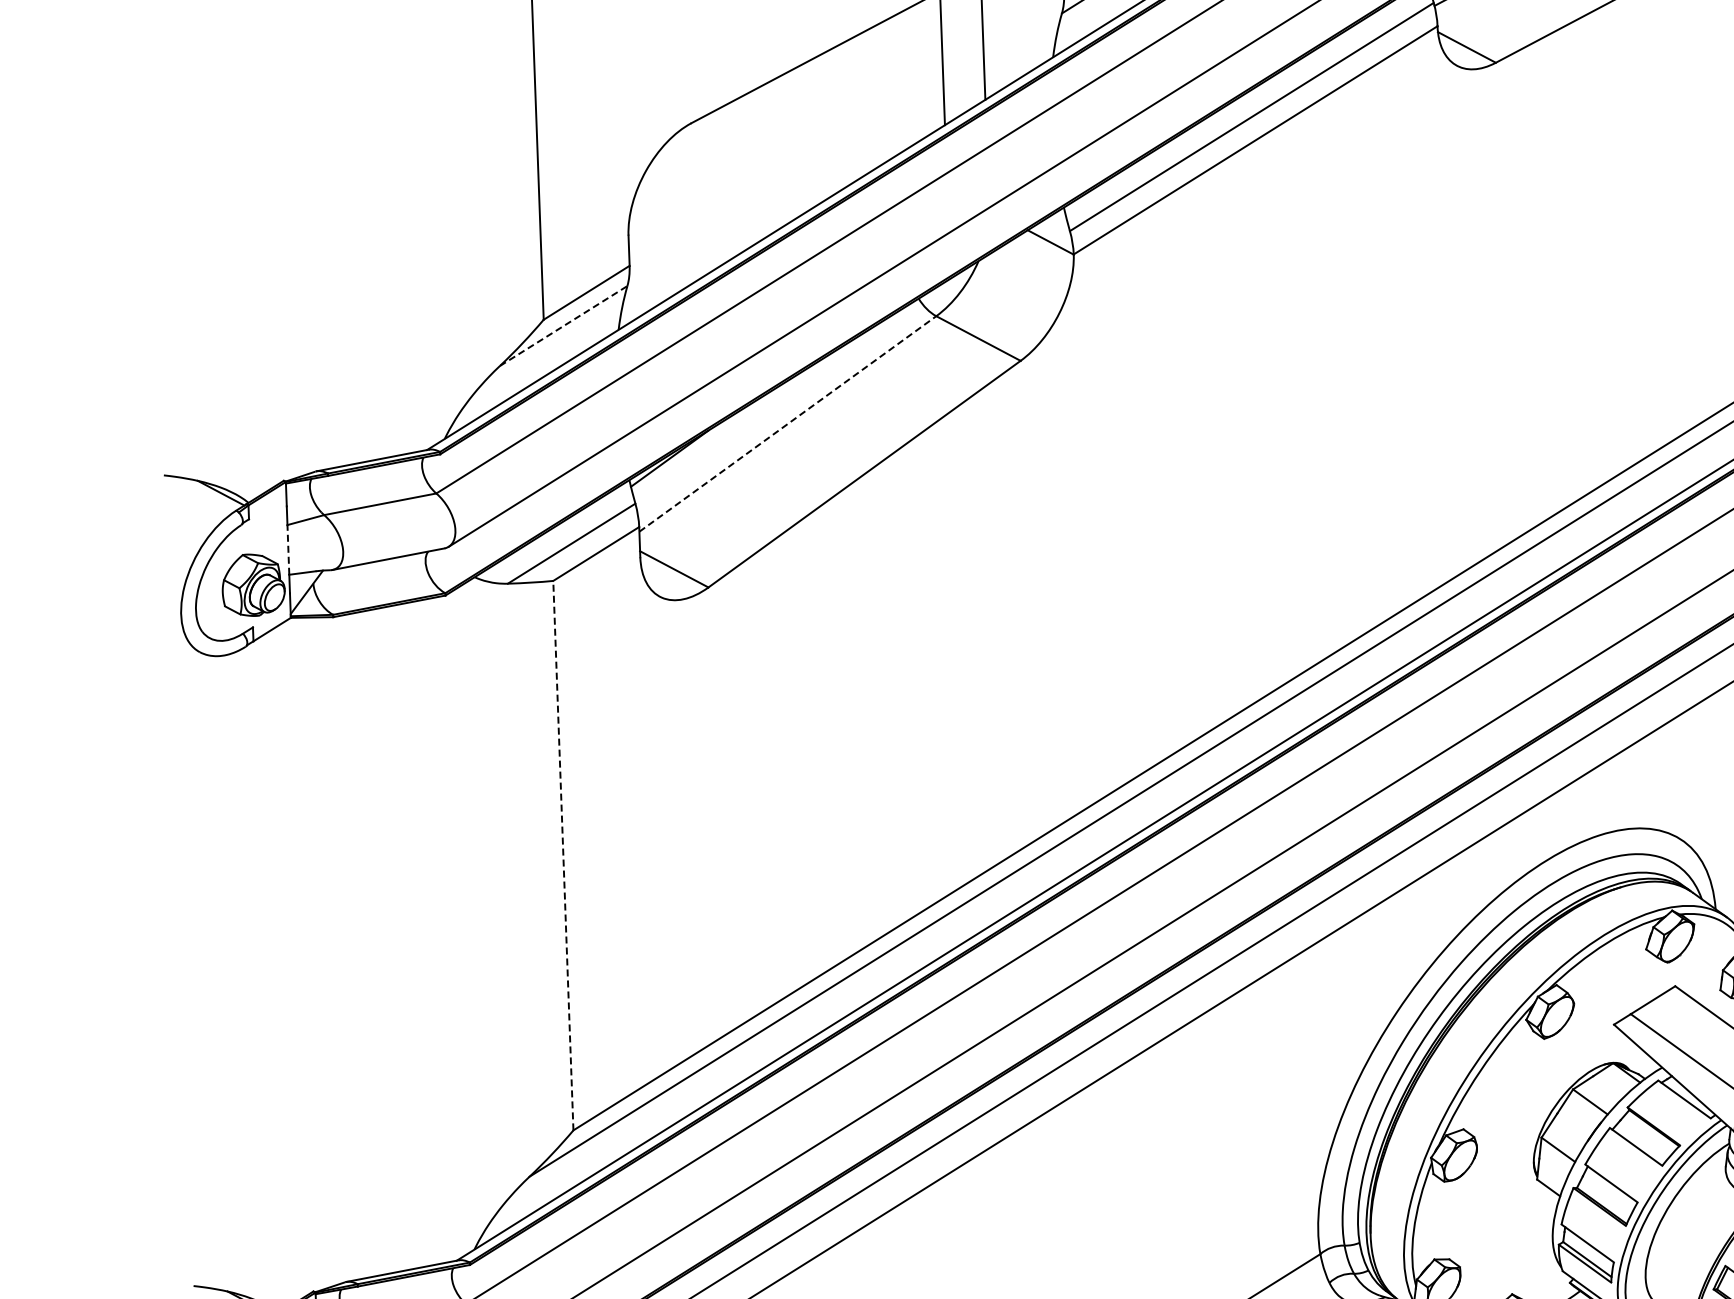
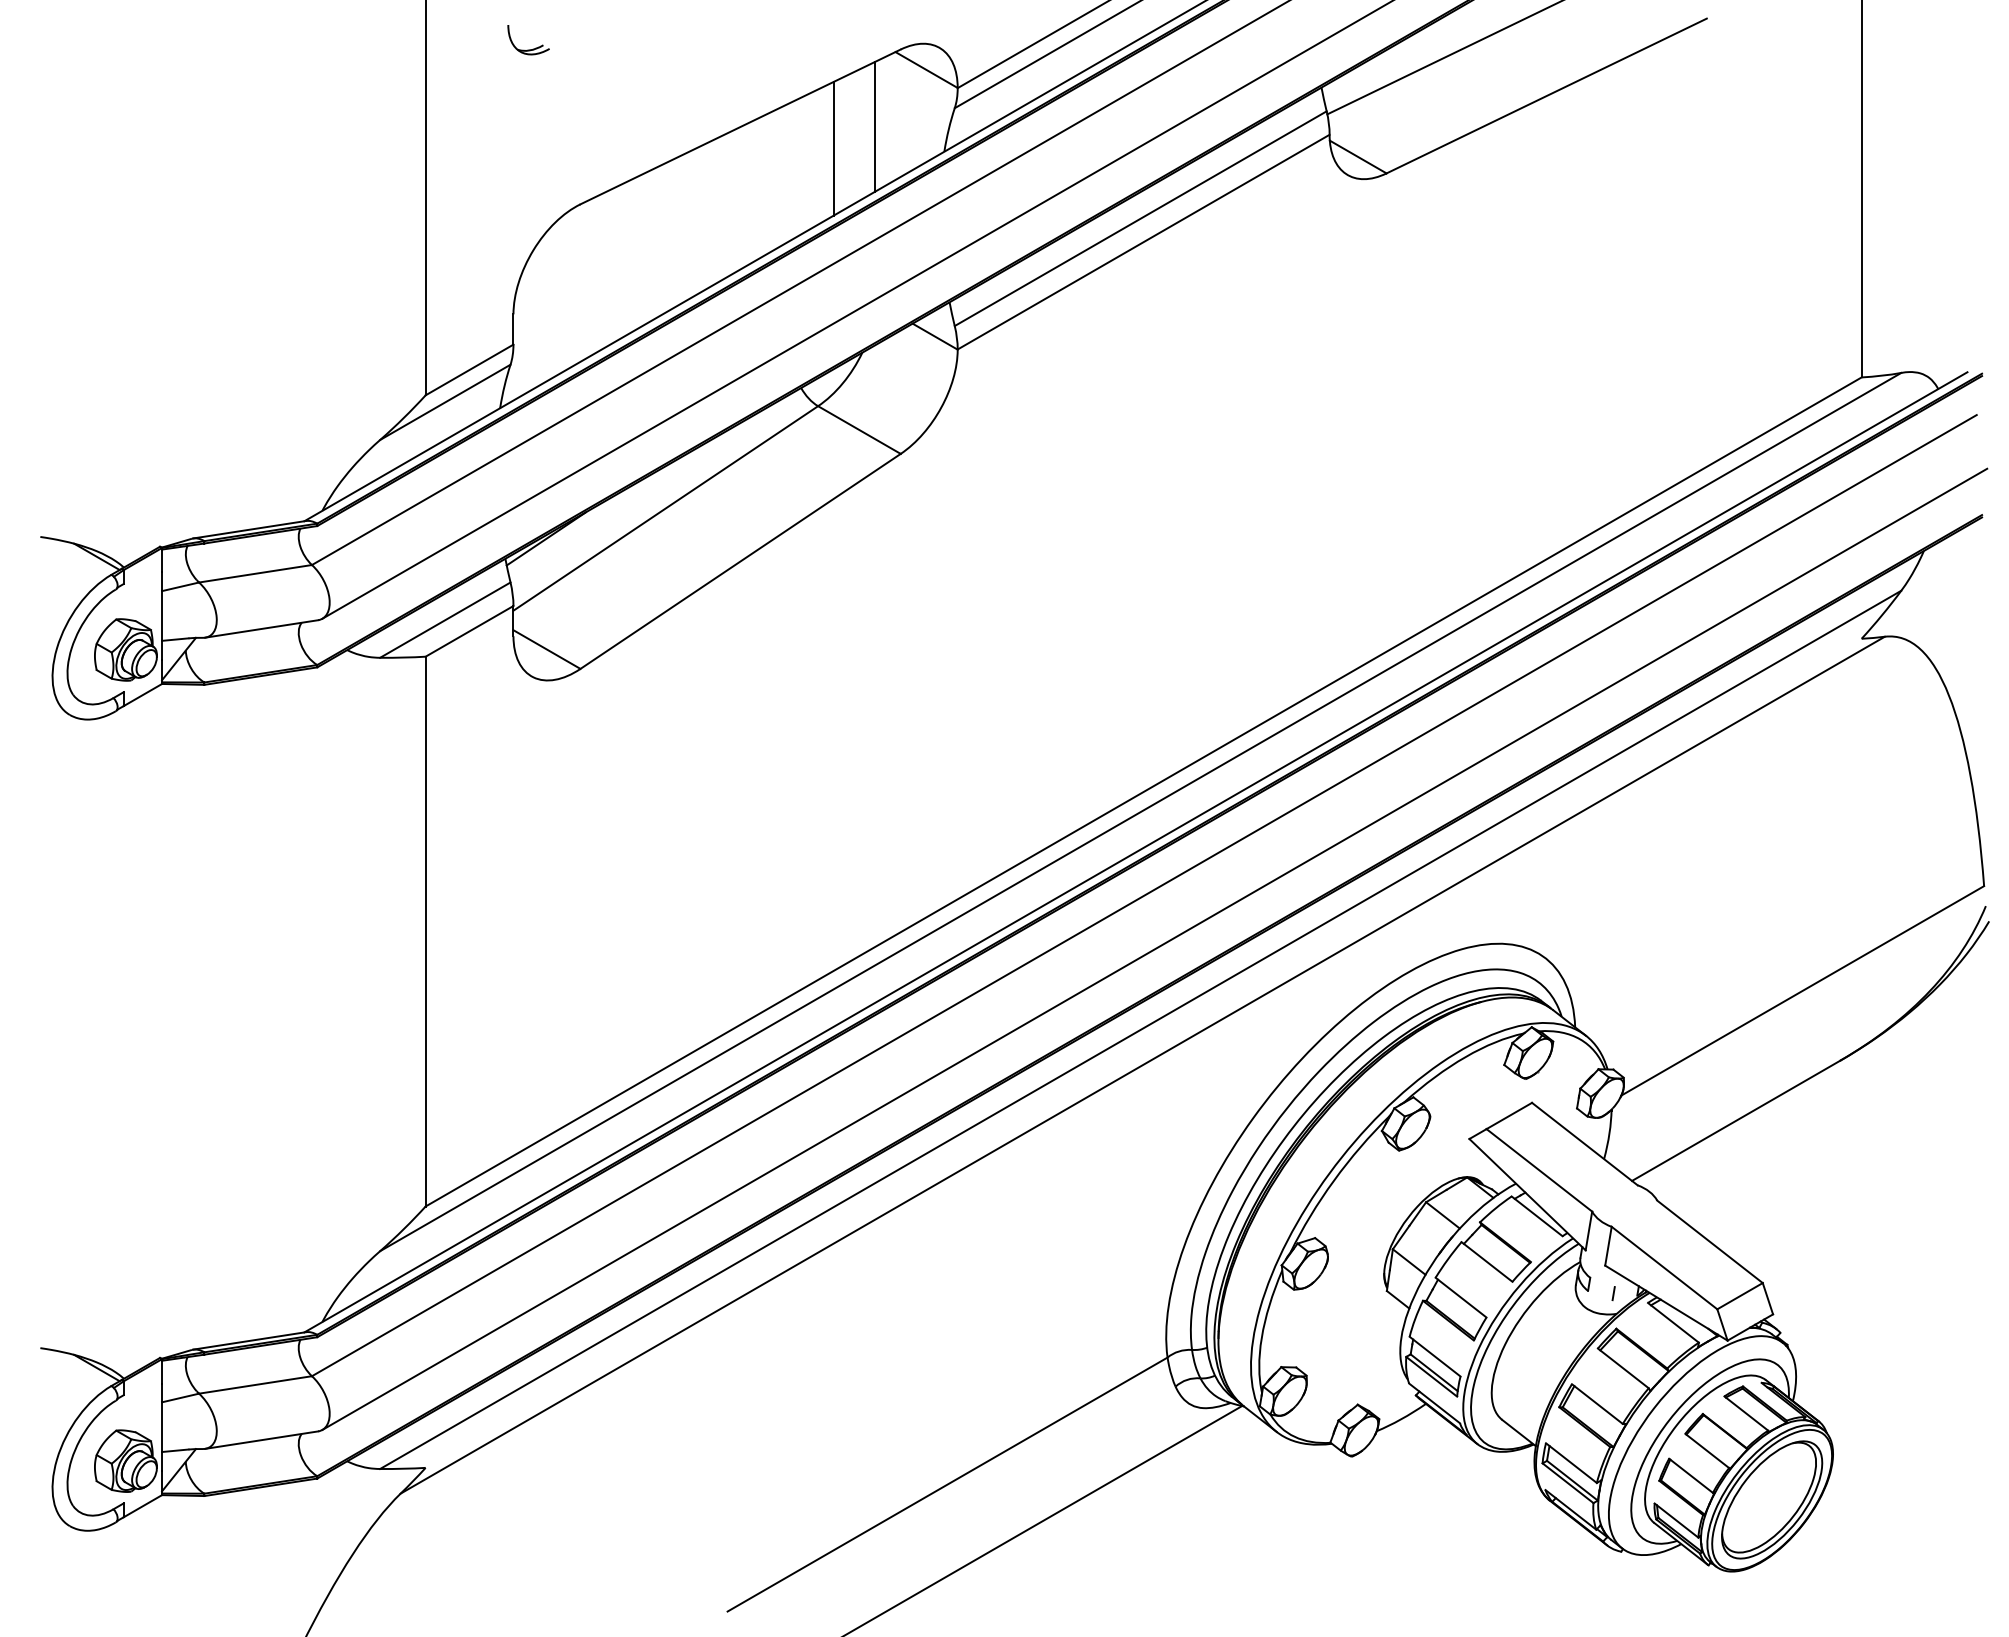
line: (563, 326) -> (445, 402), dashed -> solid
line: (788, 424) -> (666, 508), dashed -> solid
line: (288, 549) -> (162, 615), dashed -> solid
line: (563, 855) -> (425, 931), dashed -> solid

